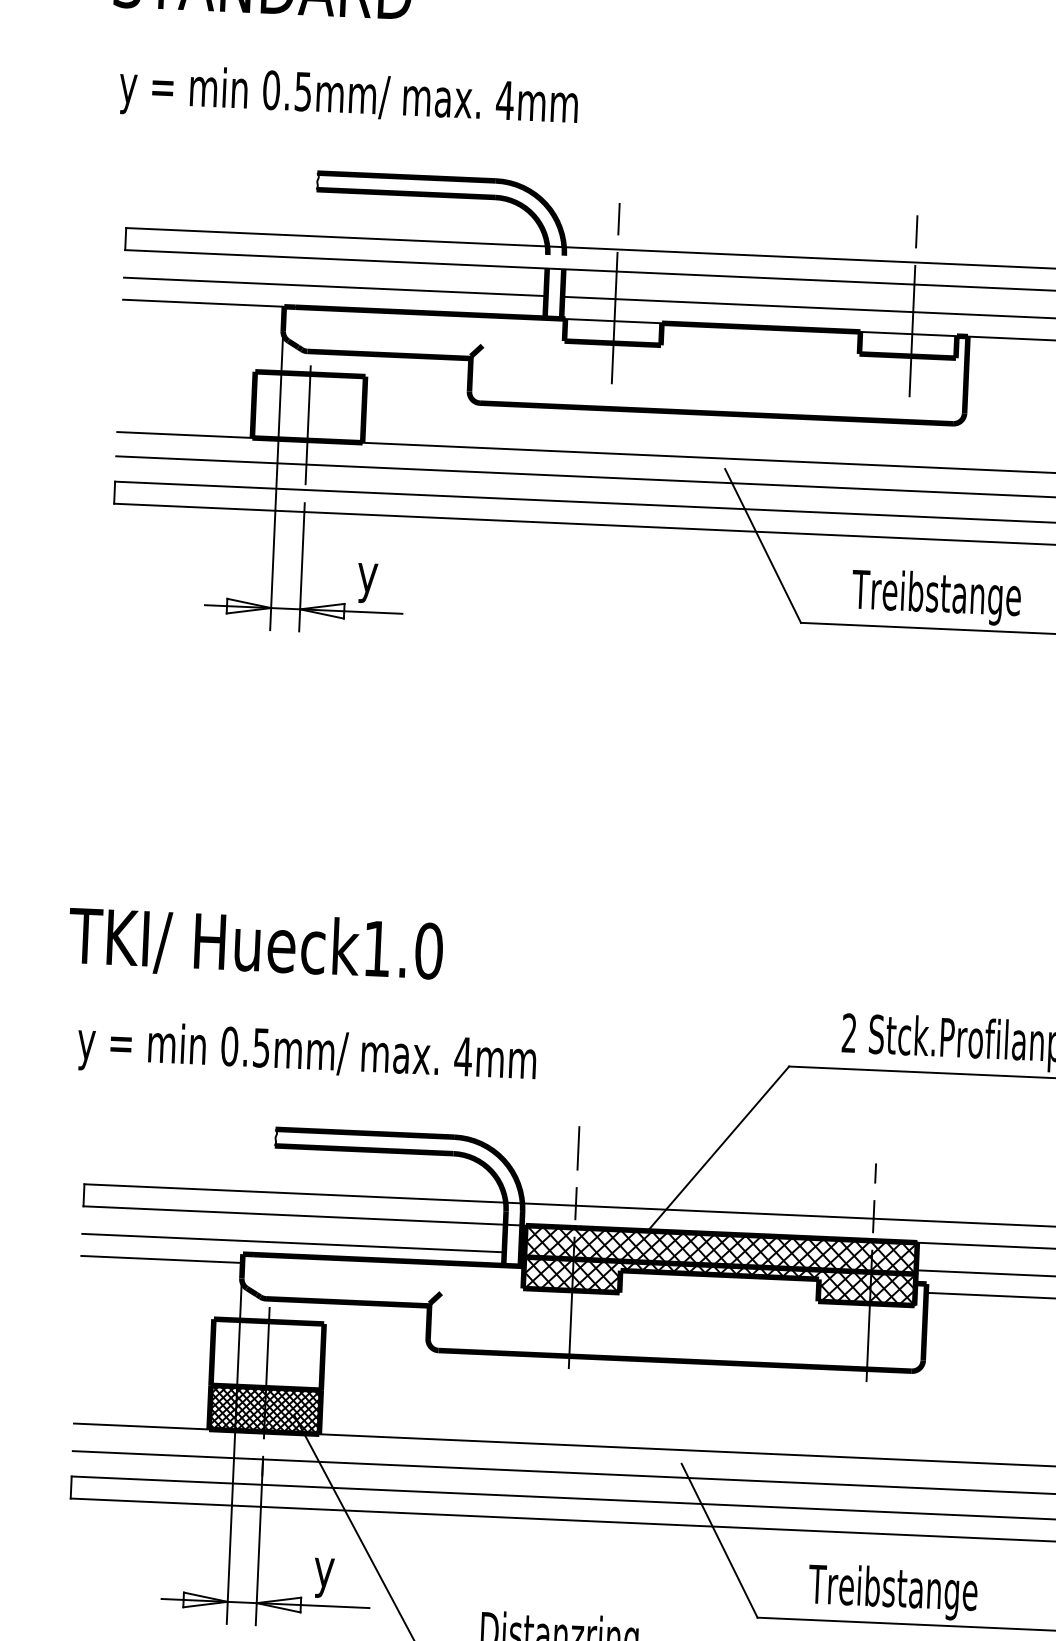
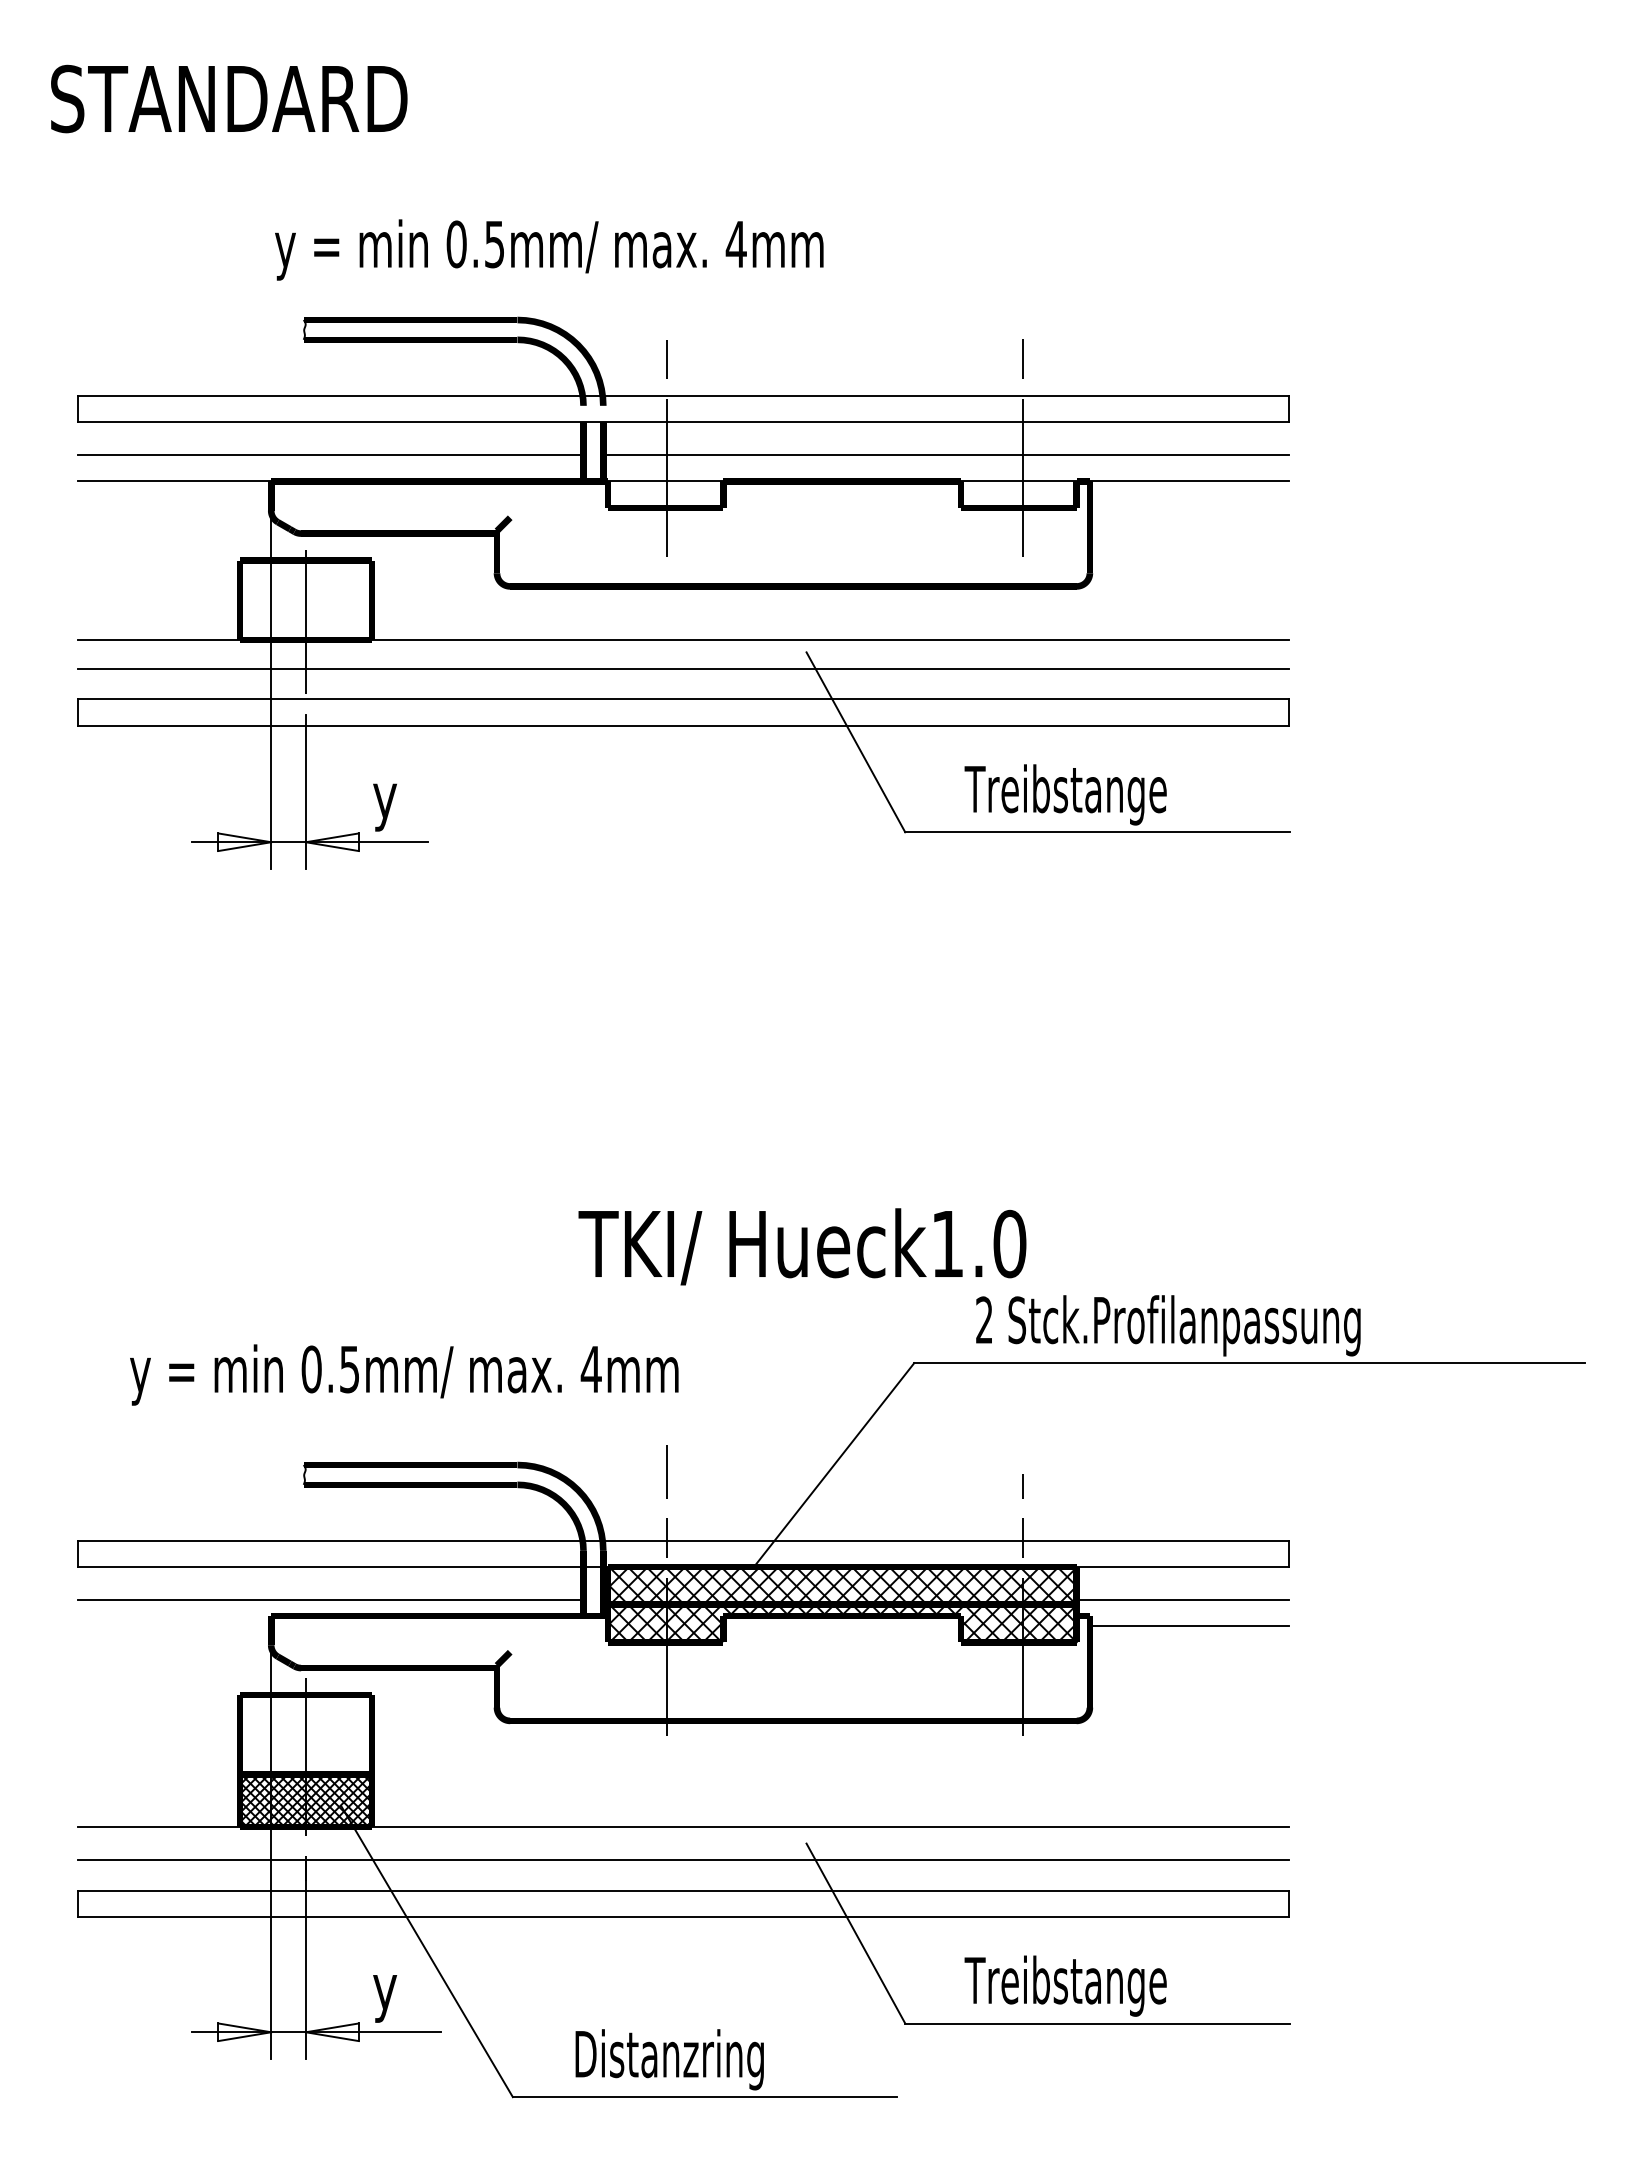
text: (348, 97) -> (549, 249), moved
text: (255, 945) -> (802, 1246), moved
text: (307, 1054) -> (404, 1374), moved
line: (161, 1259) -> (174, 1626), removed

